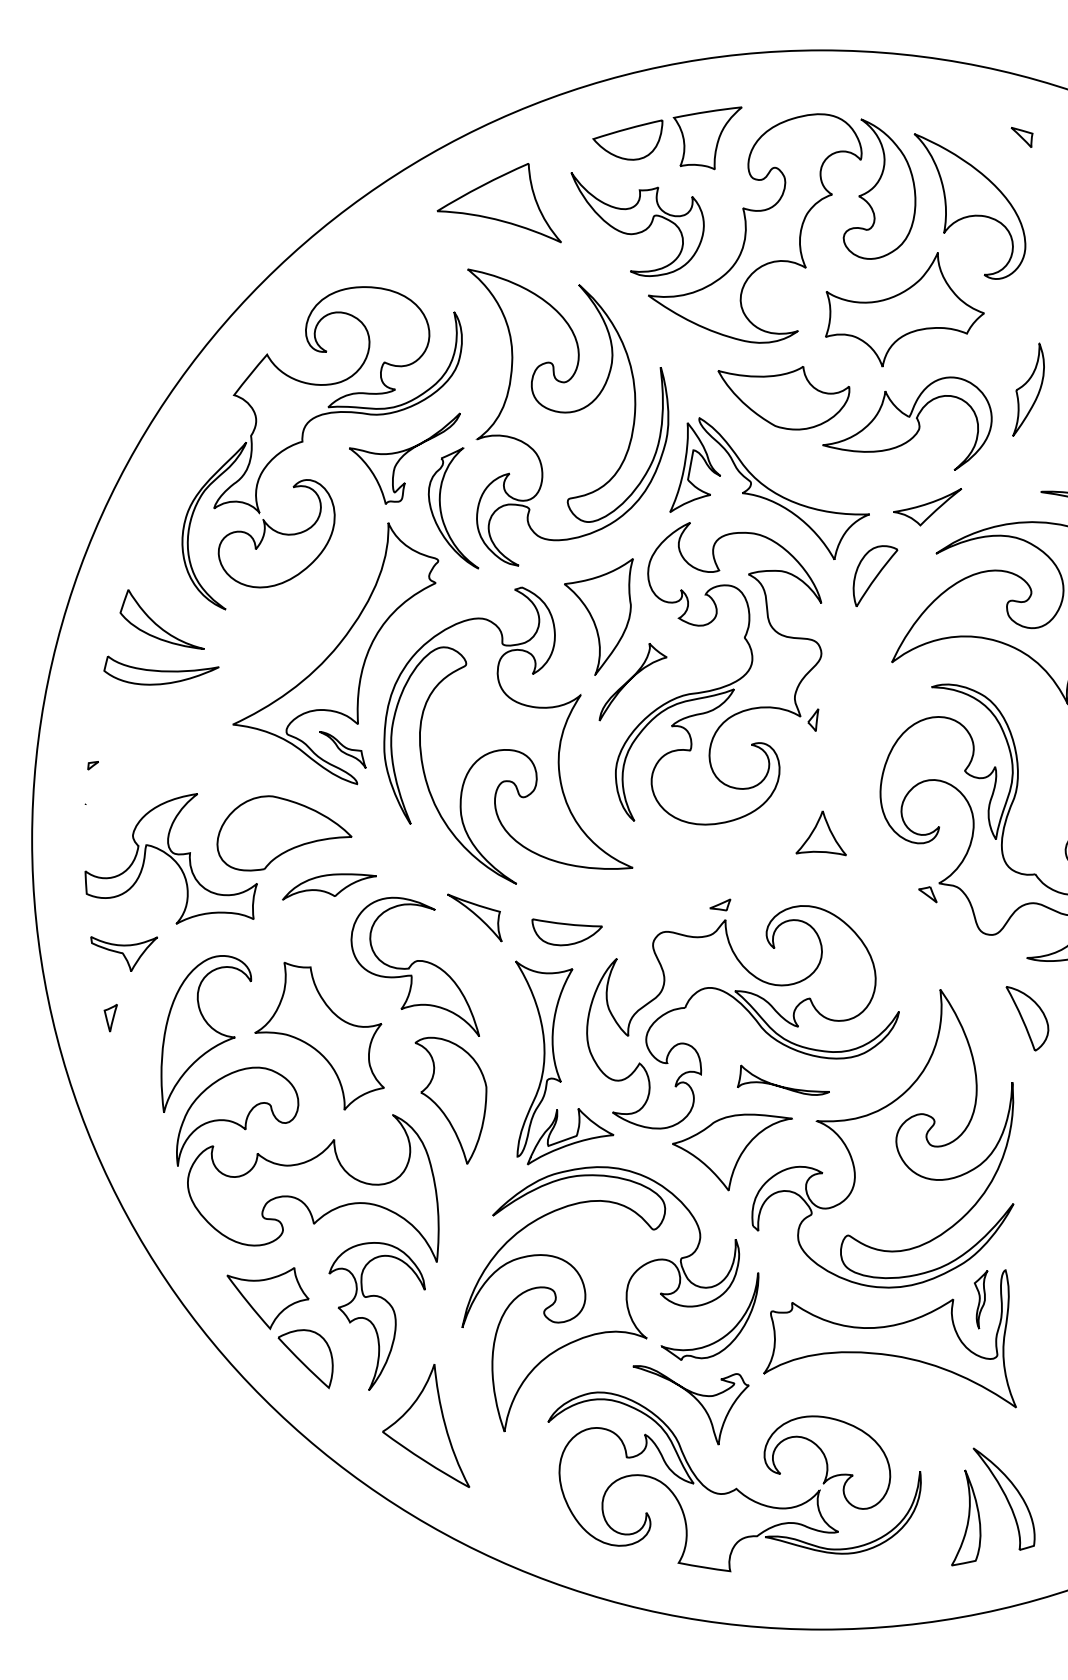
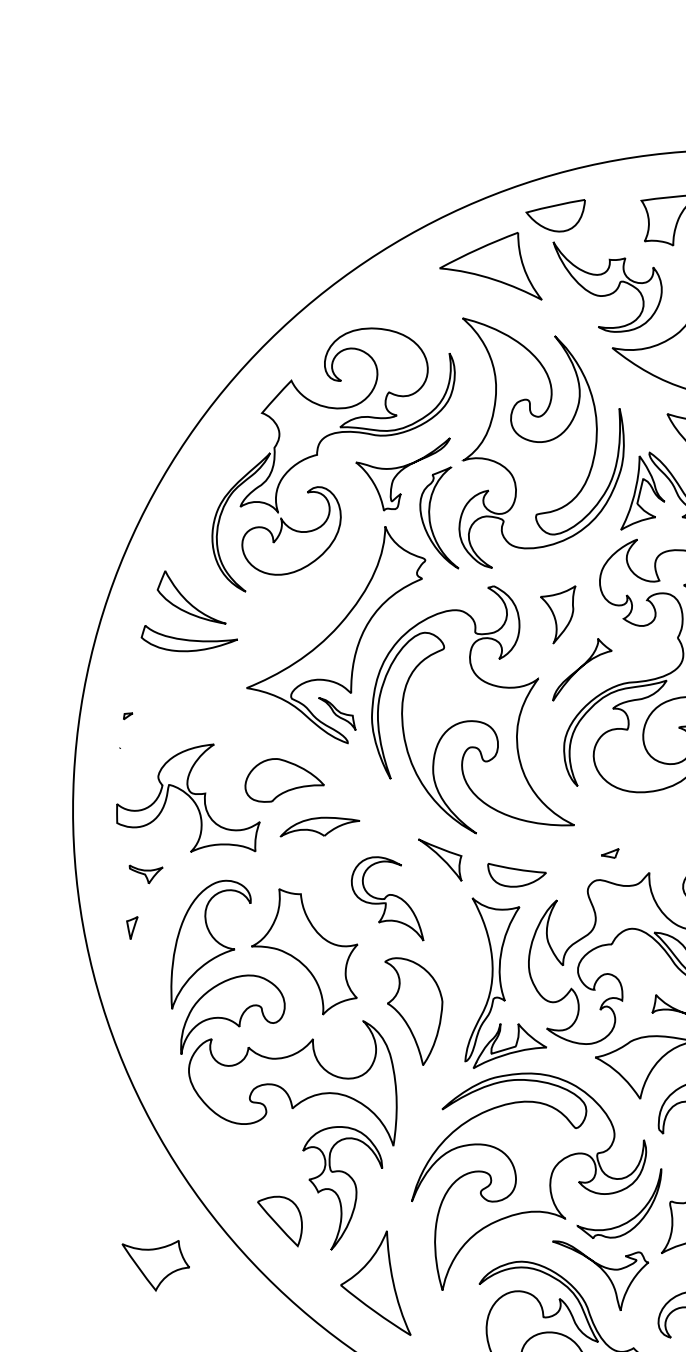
part: (627, 139) -> (554, 214), moved
part: (598, 616) -> (556, 613), size x0.6
part: (284, 833) -> (284, 781), size x0.7
part: (720, 904) -> (610, 852), moved
part: (123, 953) -> (145, 874), size x0.6
part: (414, 966) -> (387, 898), size x0.7
part: (267, 1298) -> (154, 1265), moved

